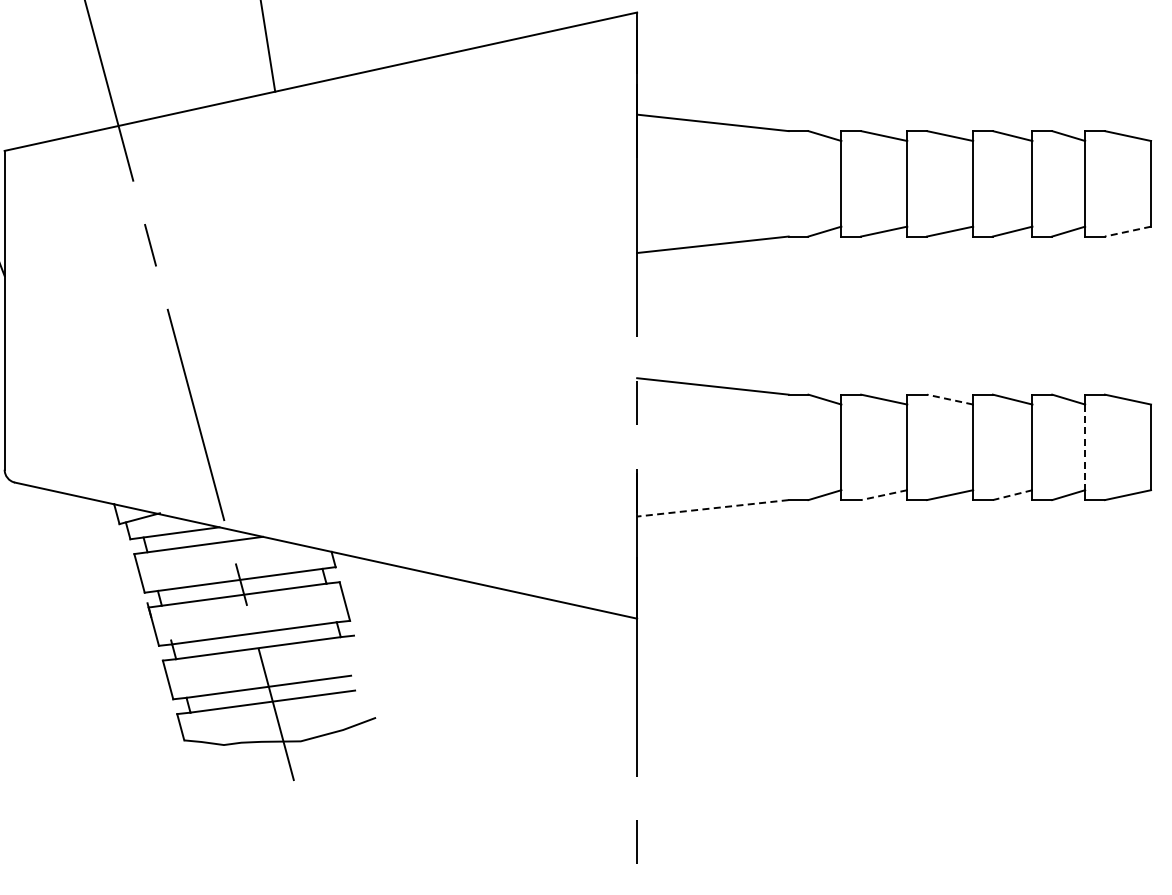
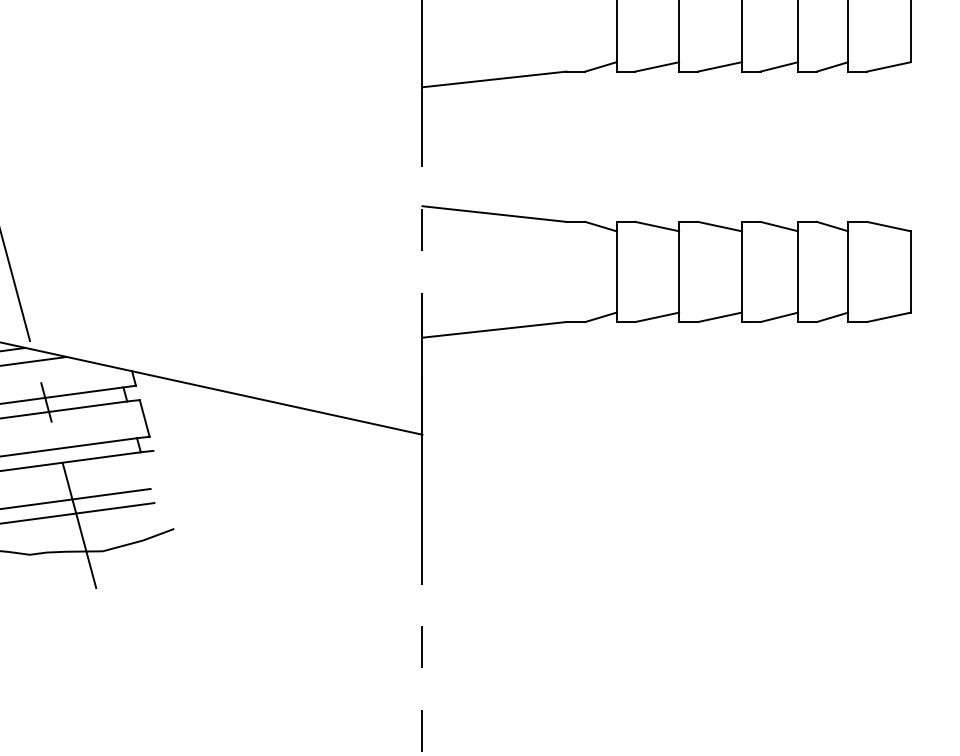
line: (1127, 231) -> (888, 66), dashed -> solid
line: (950, 399) -> (720, 226), dashed -> solid
line: (1085, 447) -> (848, 272), dashed -> solid
line: (884, 495) -> (657, 317), dashed -> solid
line: (1012, 495) -> (779, 317), dashed -> solid
line: (712, 508) -> (494, 330), dashed -> solid

